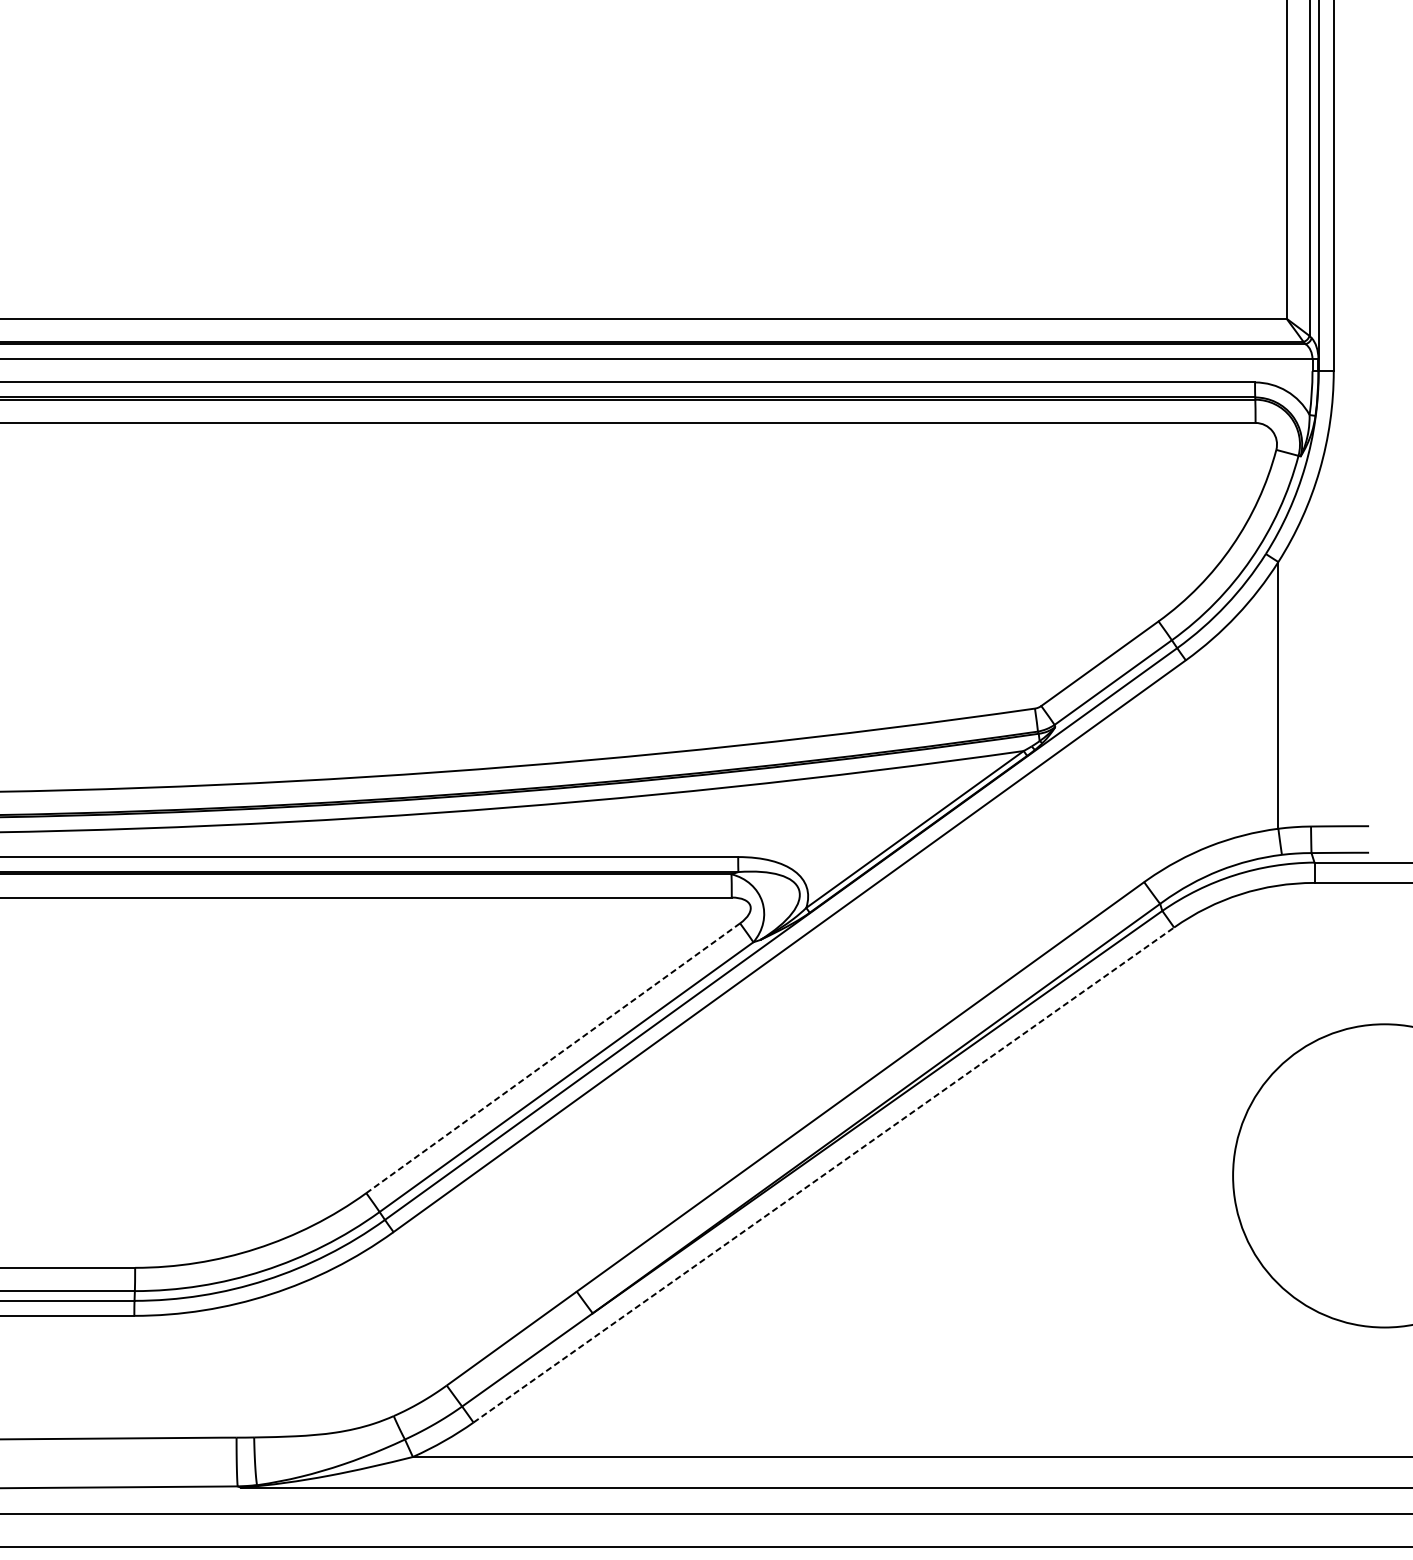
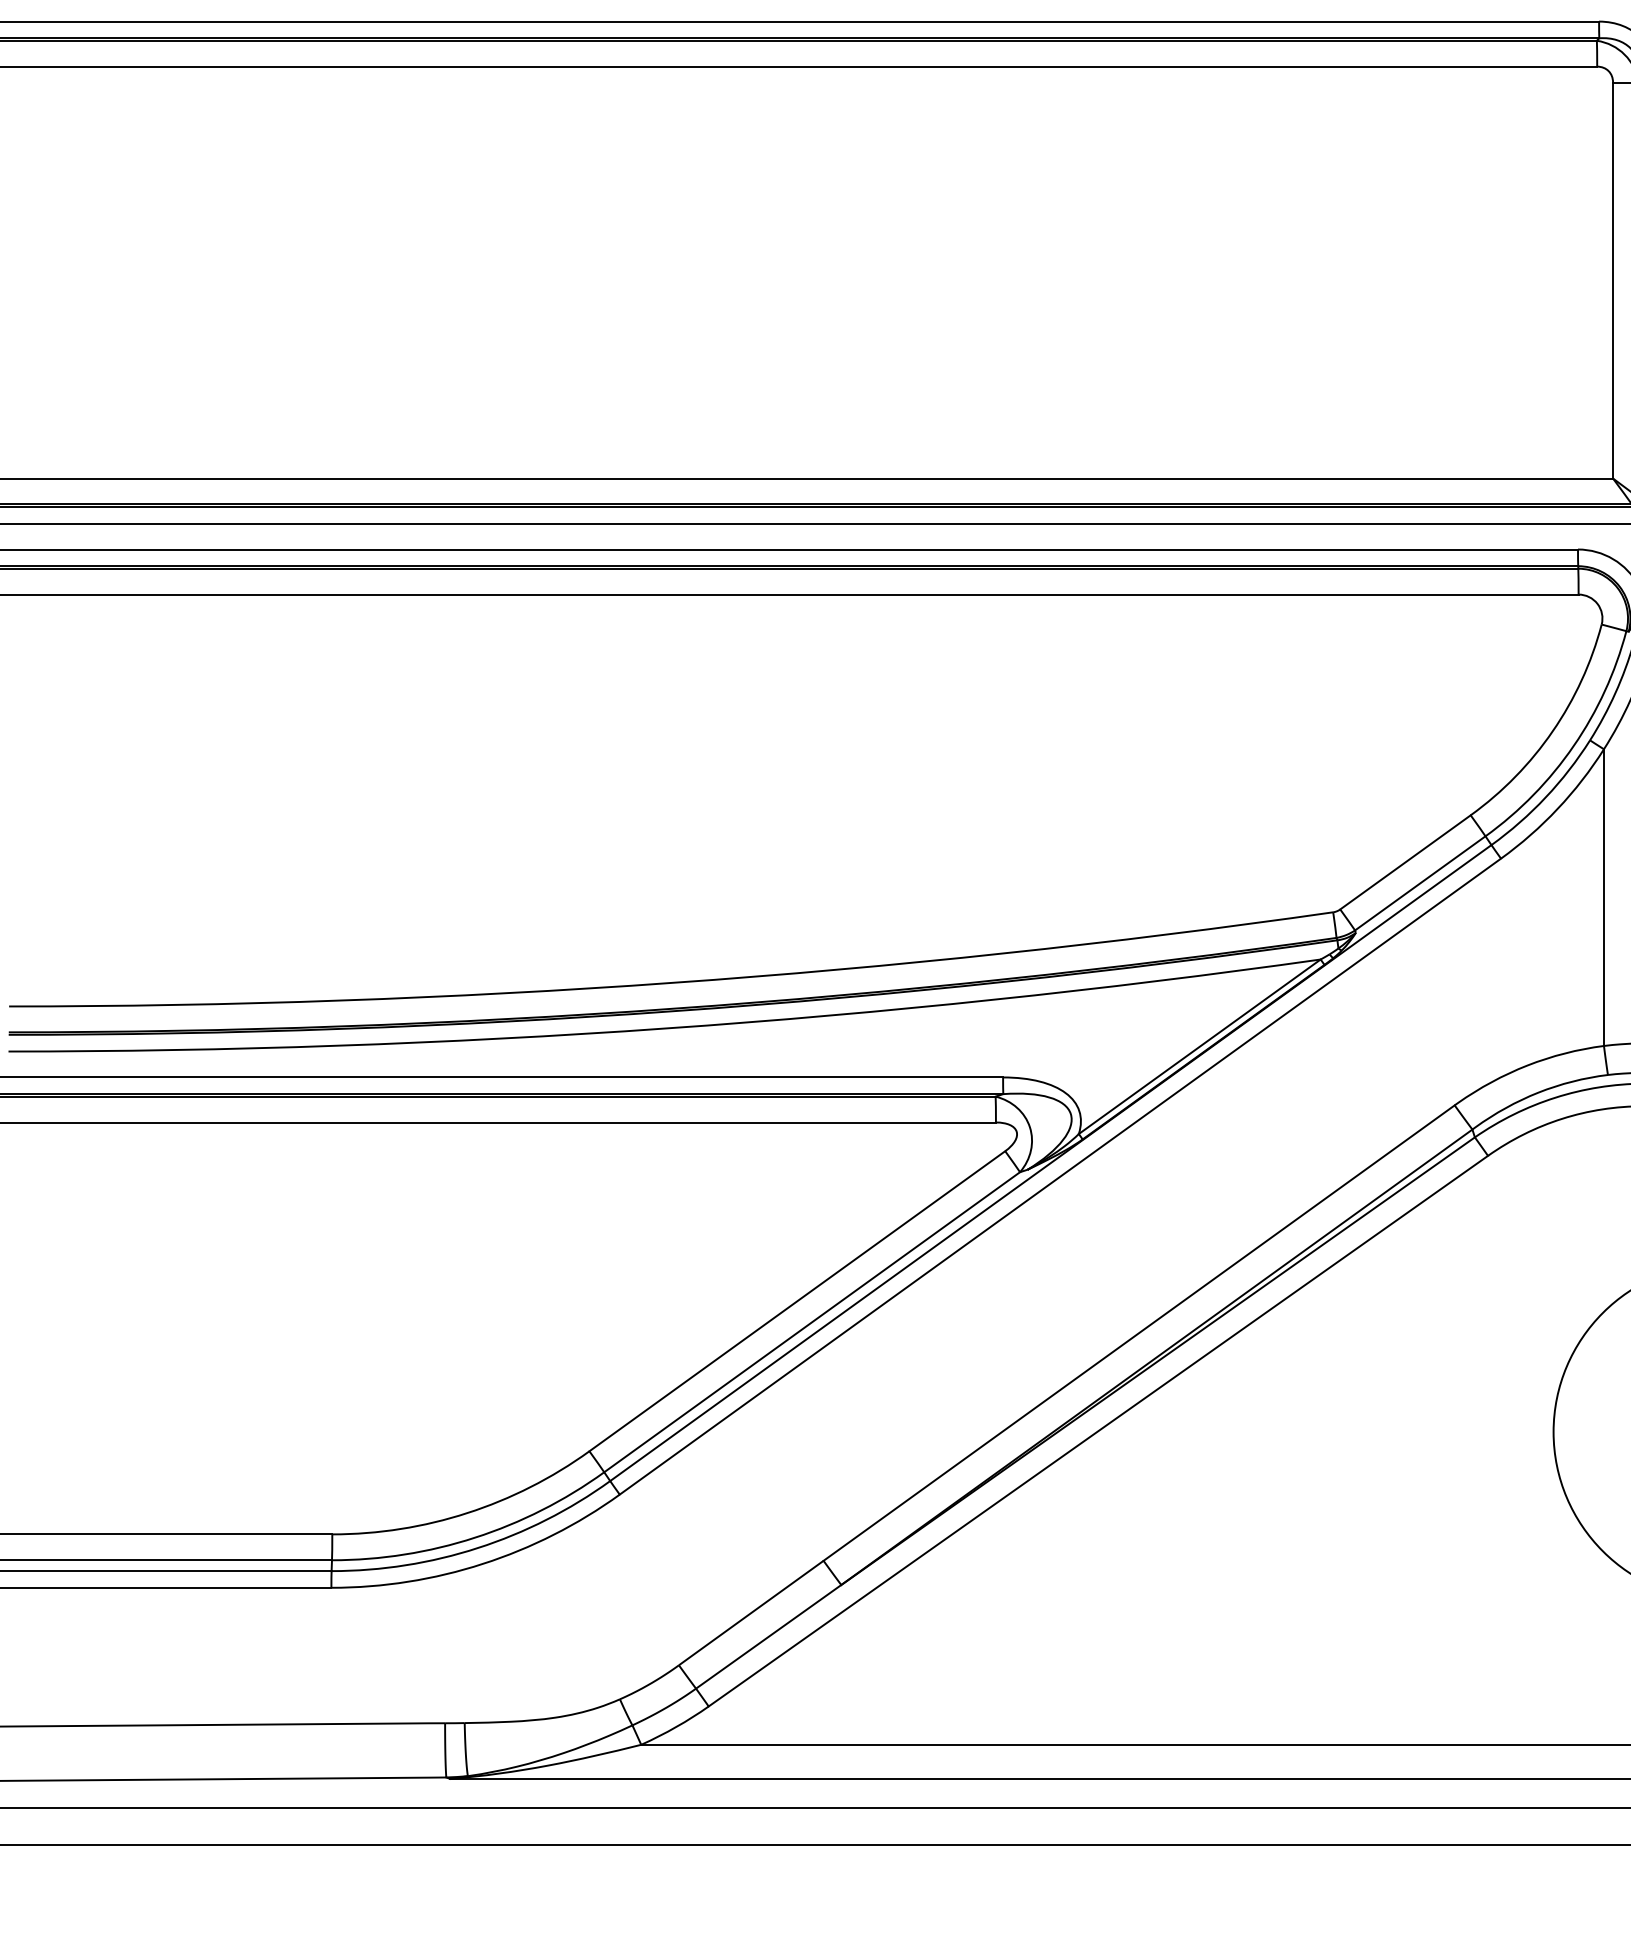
line: (552, 1058) -> (796, 1301), dashed -> solid
line: (823, 1174) -> (1098, 1430), dashed -> solid

